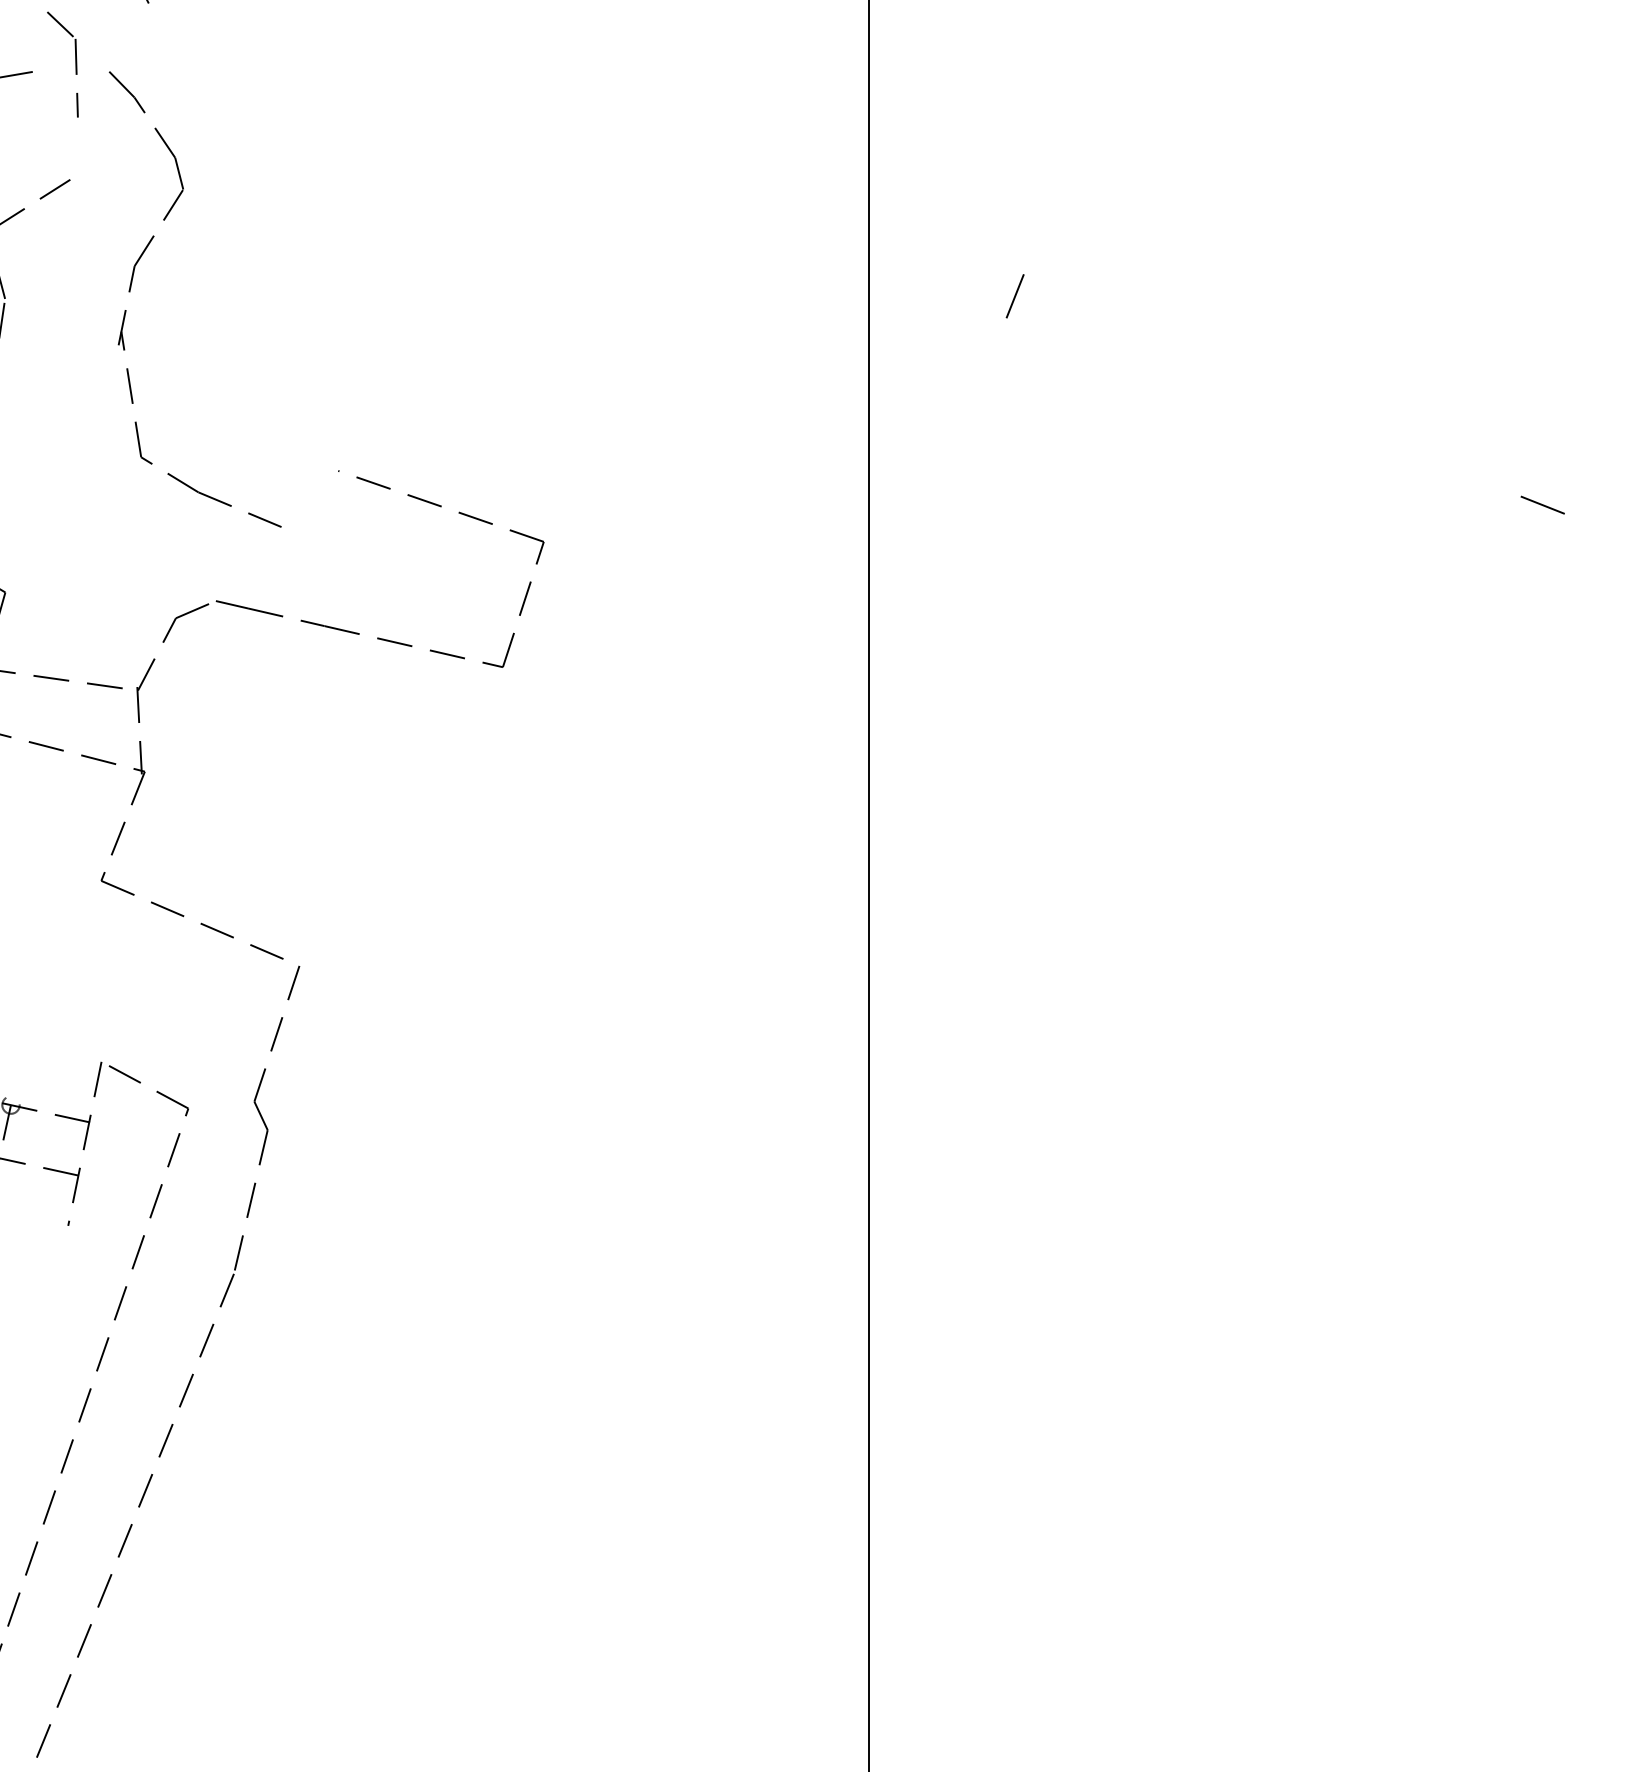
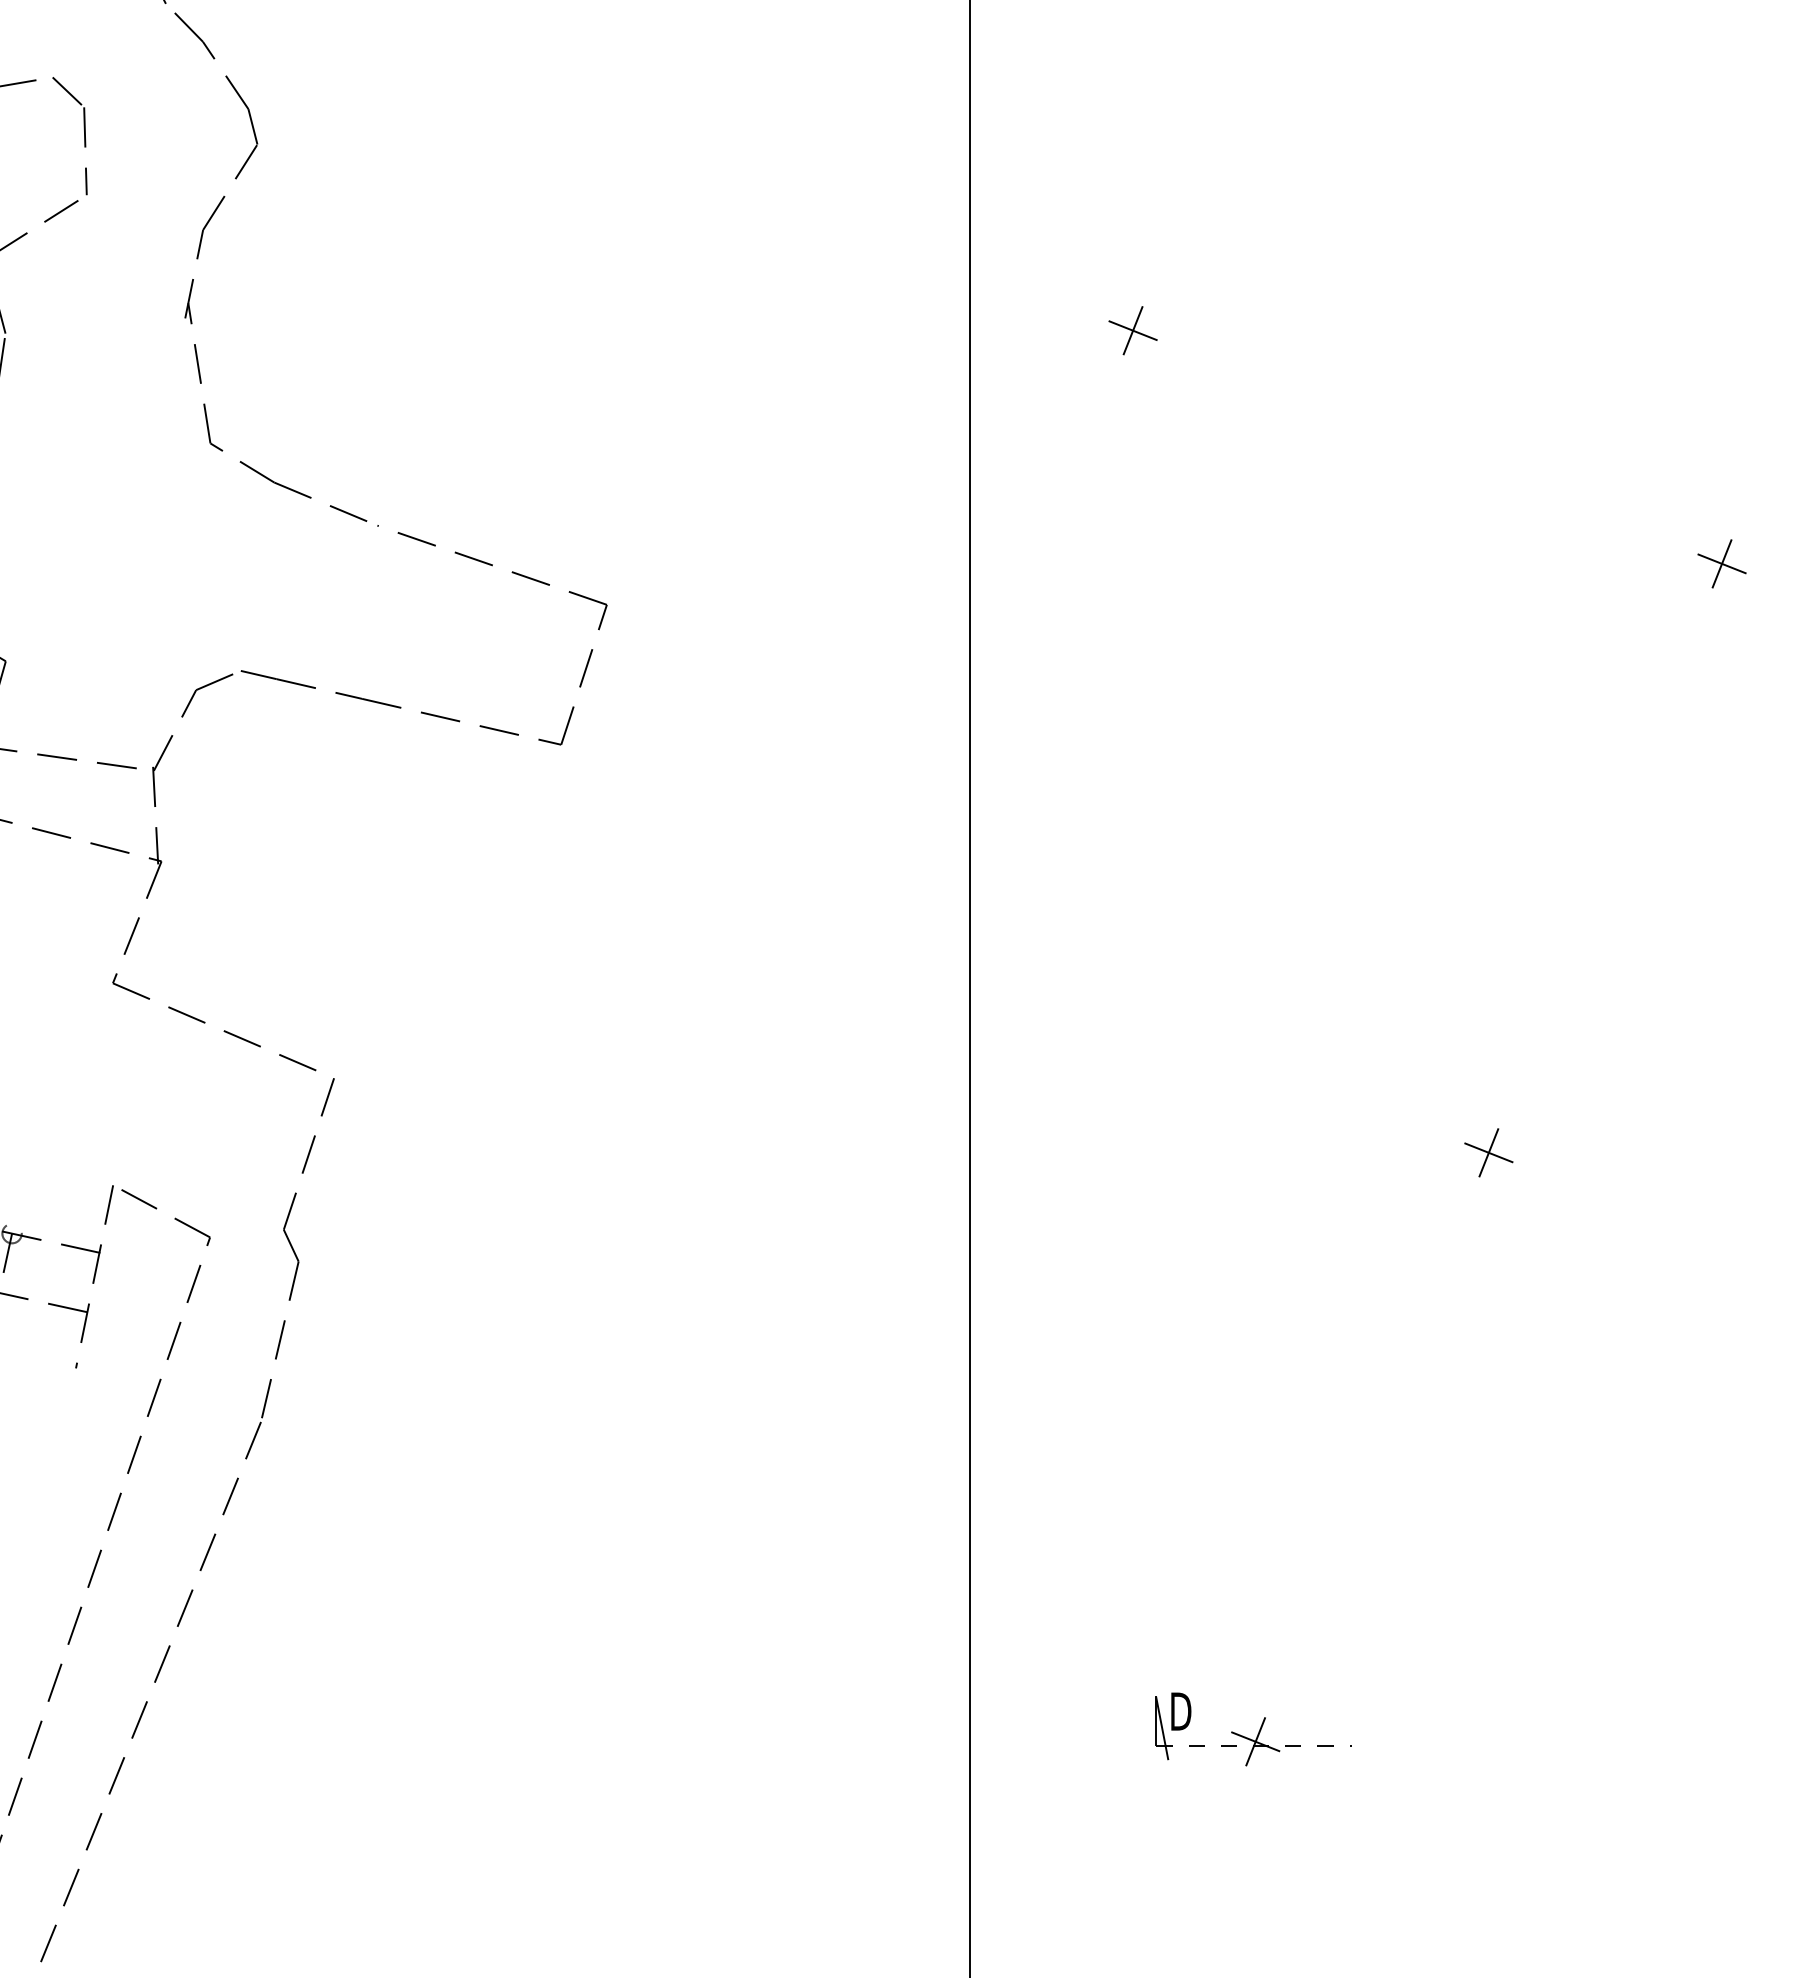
part: (75, 64) -> (84, 136), moved
part: (131, 288) -> (199, 254), moved
line: (1014, 296) -> (1132, 330), added
line: (1542, 504) -> (1721, 563), added
part: (1333, 1032) -> (1488, 1152), added
part: (1123, 1549) -> (1253, 1729), added

